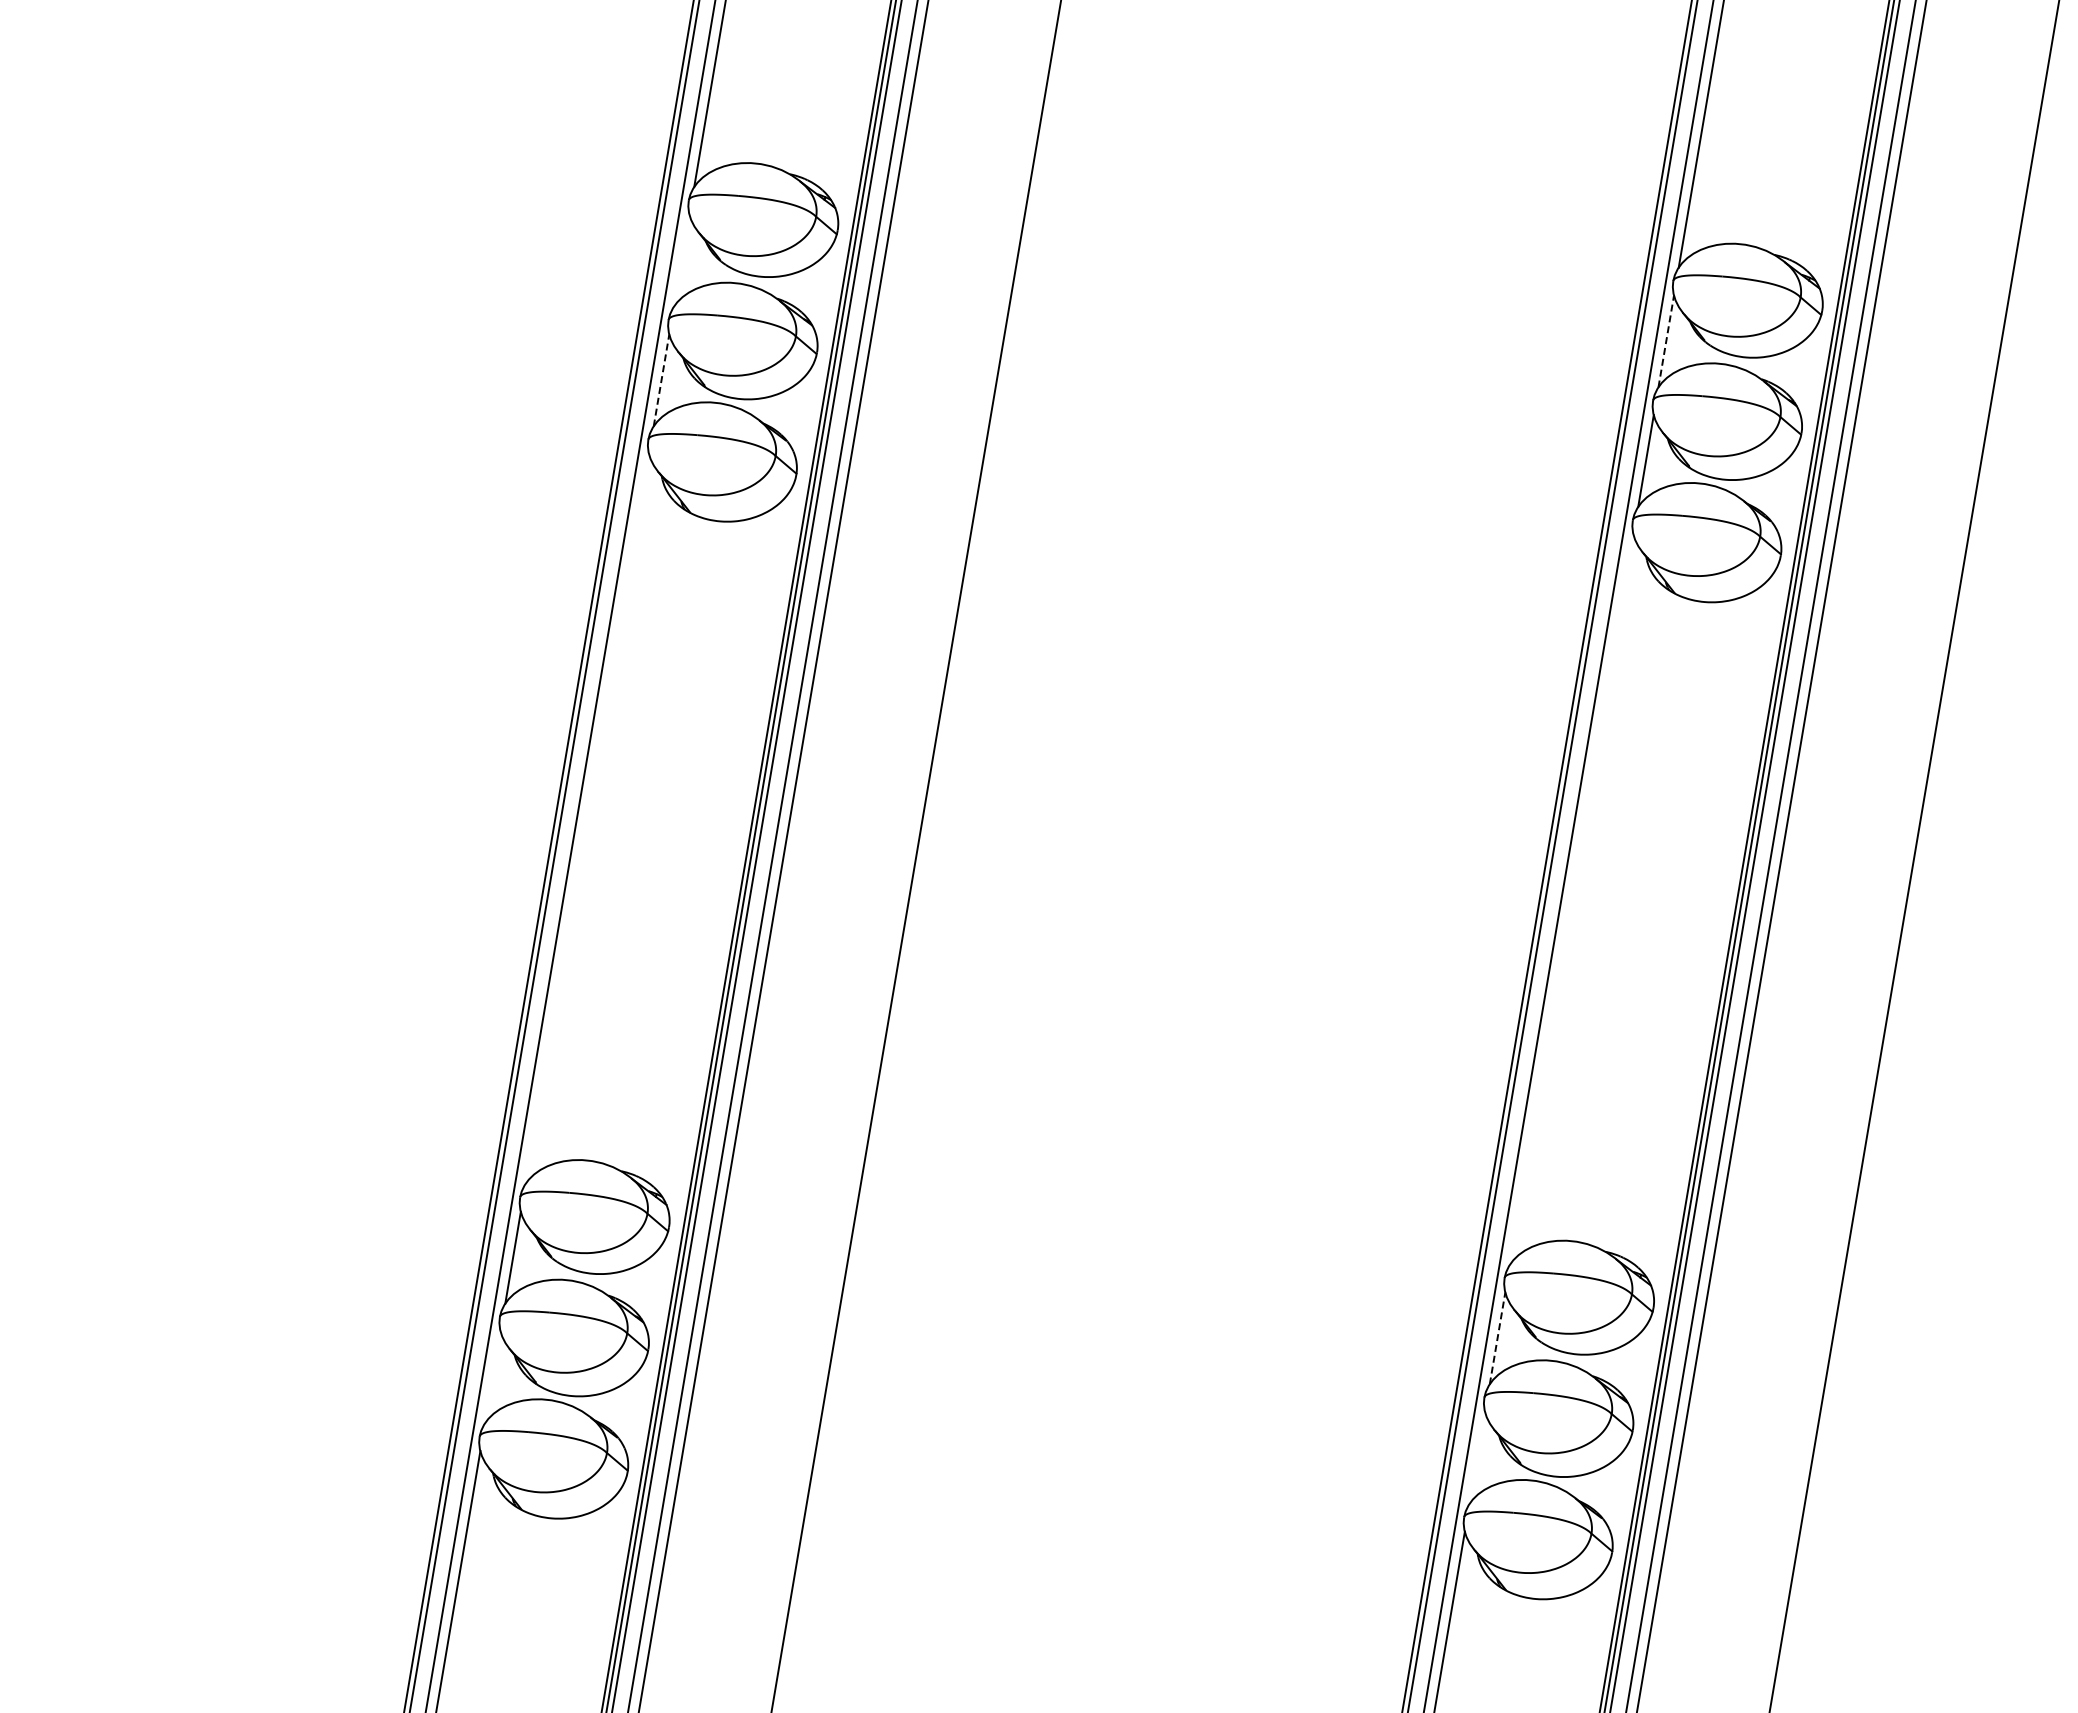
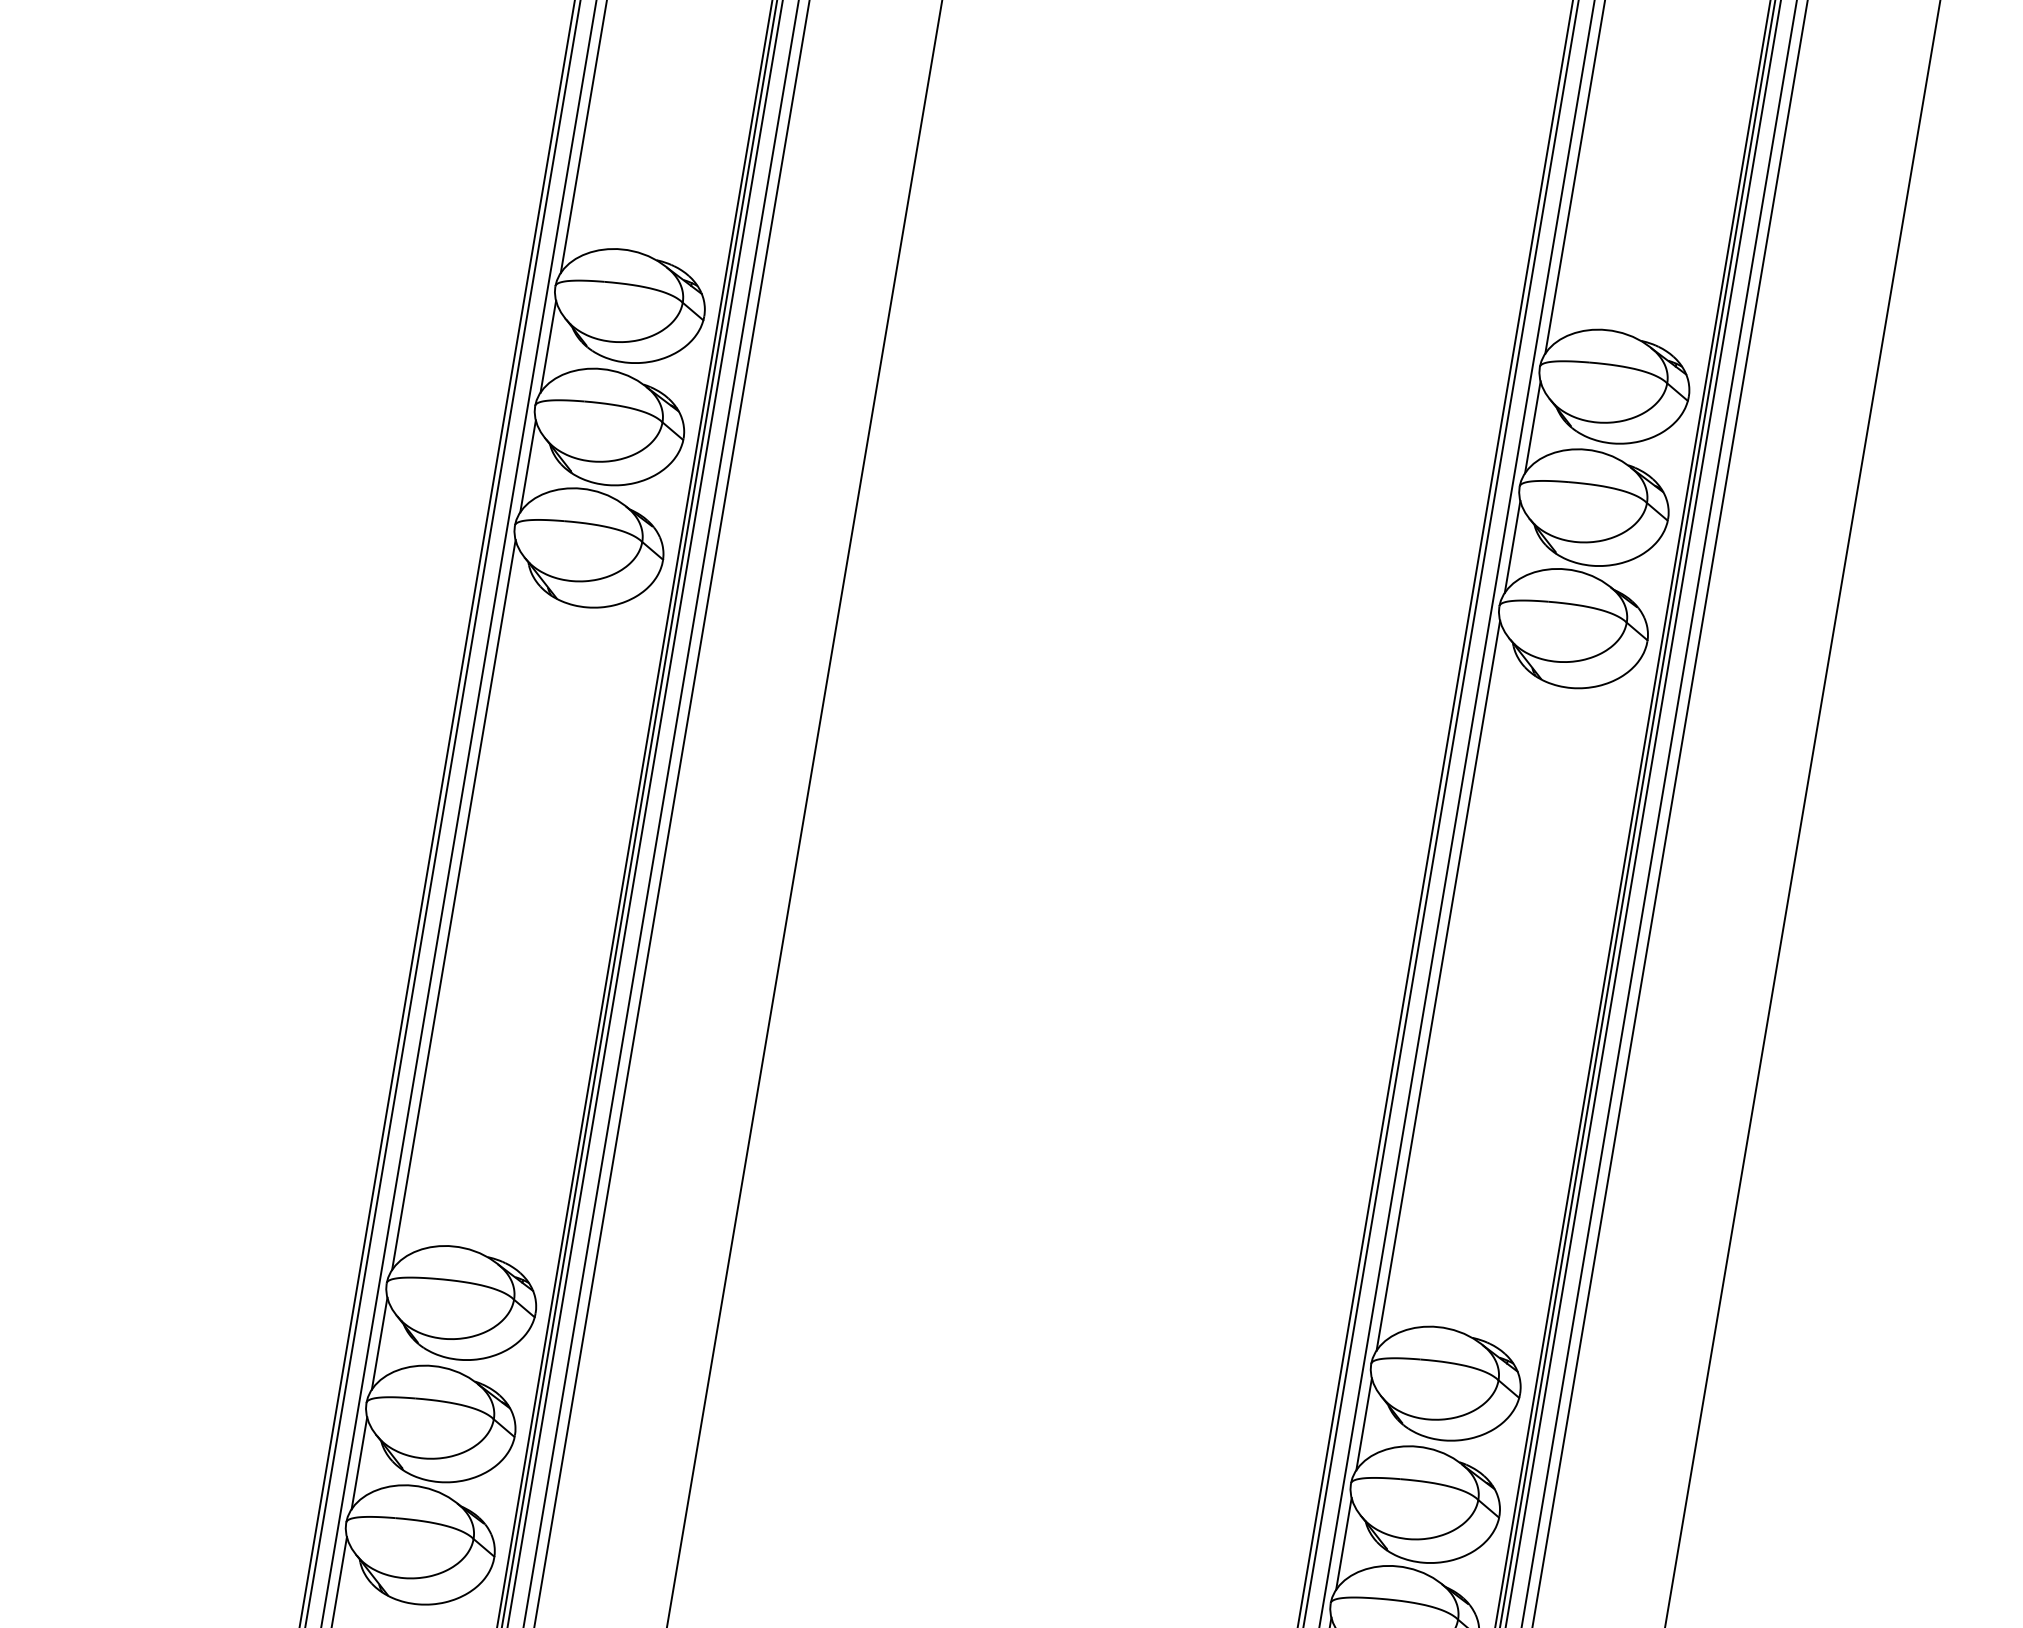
line: (681, 260) -> (548, 346), added
line: (1666, 341) -> (1533, 427), dashed -> solid
line: (661, 380) -> (528, 466), dashed -> solid
line: (587, 819) -> (454, 905), added
line: (1571, 899) -> (1438, 985), added
line: (1497, 1338) -> (1364, 1424), dashed -> solid
line: (492, 1377) -> (359, 1463), added
line: (1477, 1458) -> (1344, 1544), added

